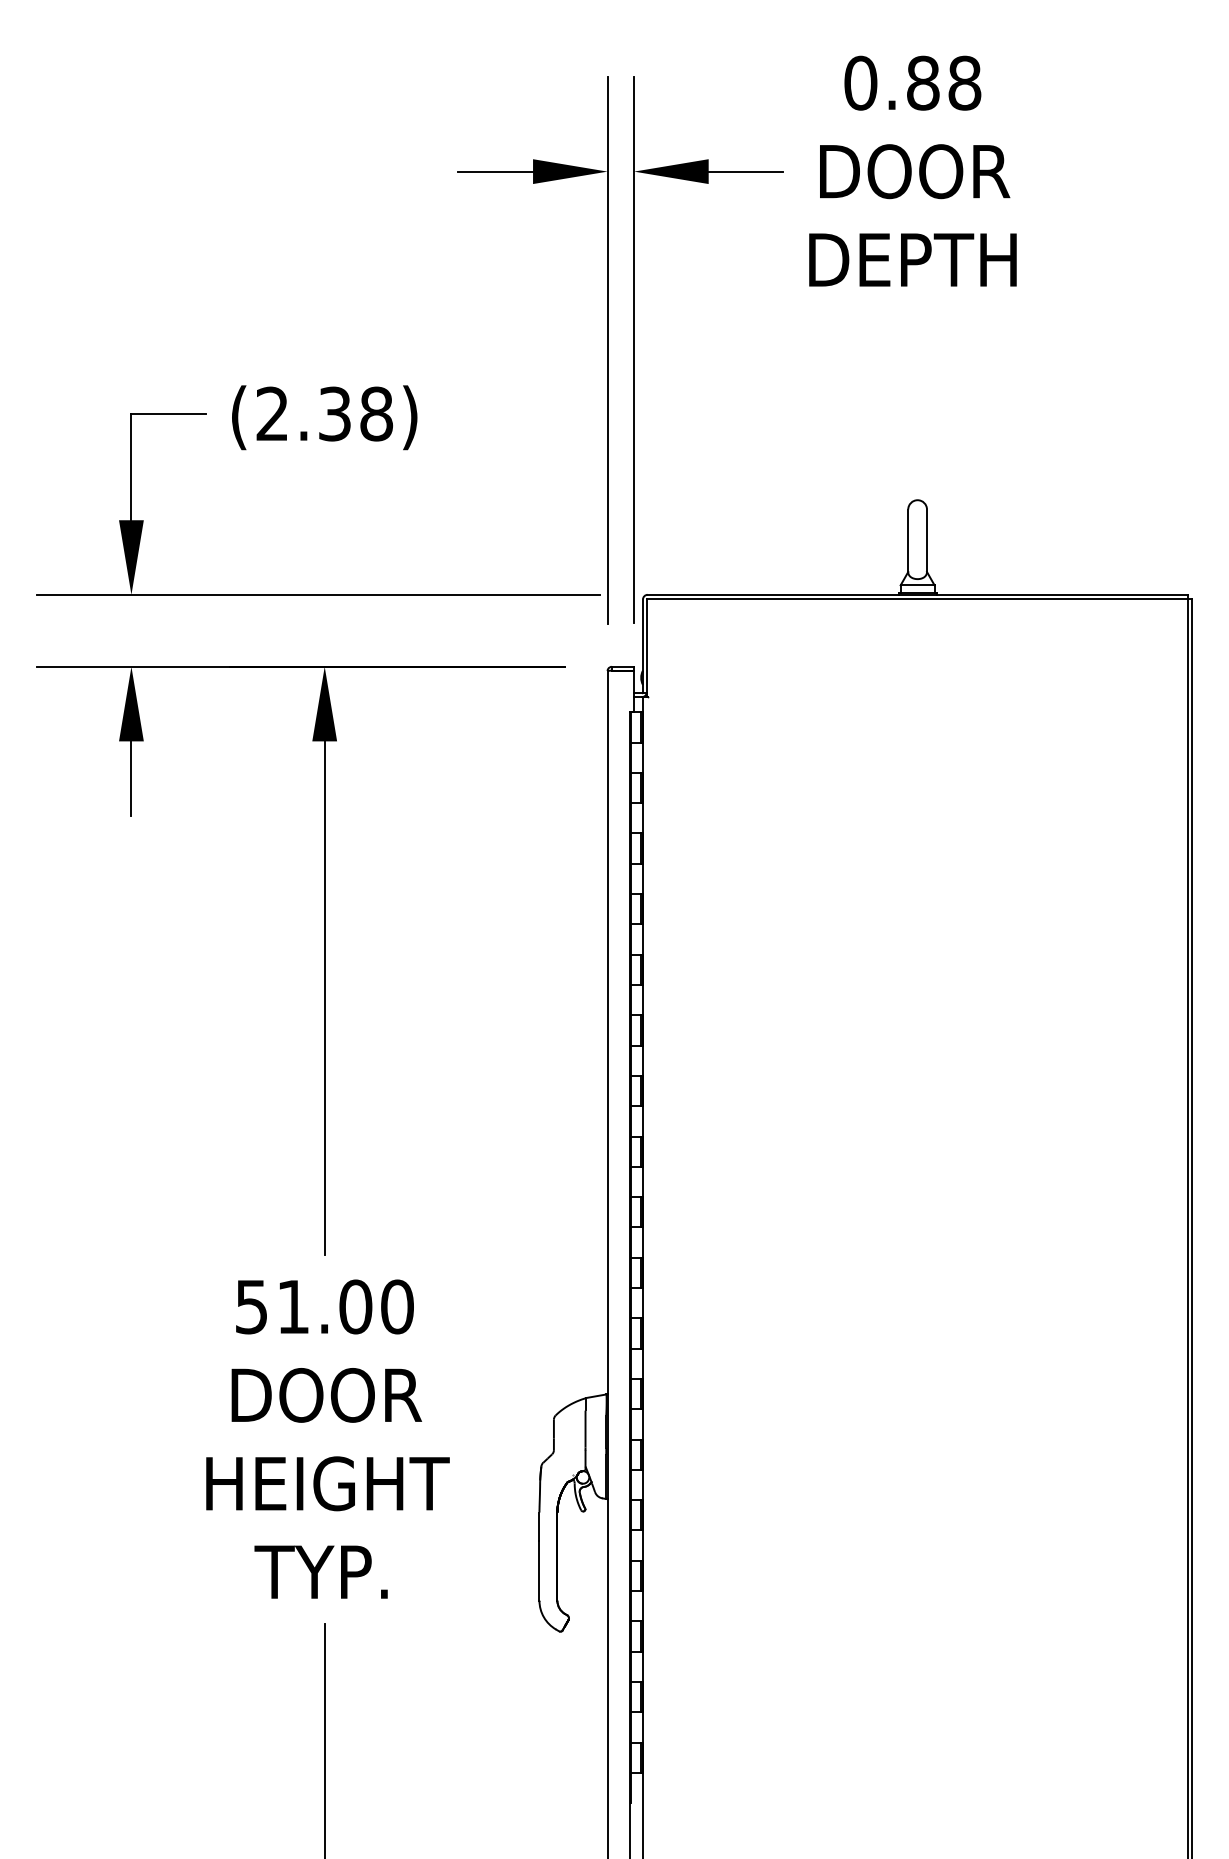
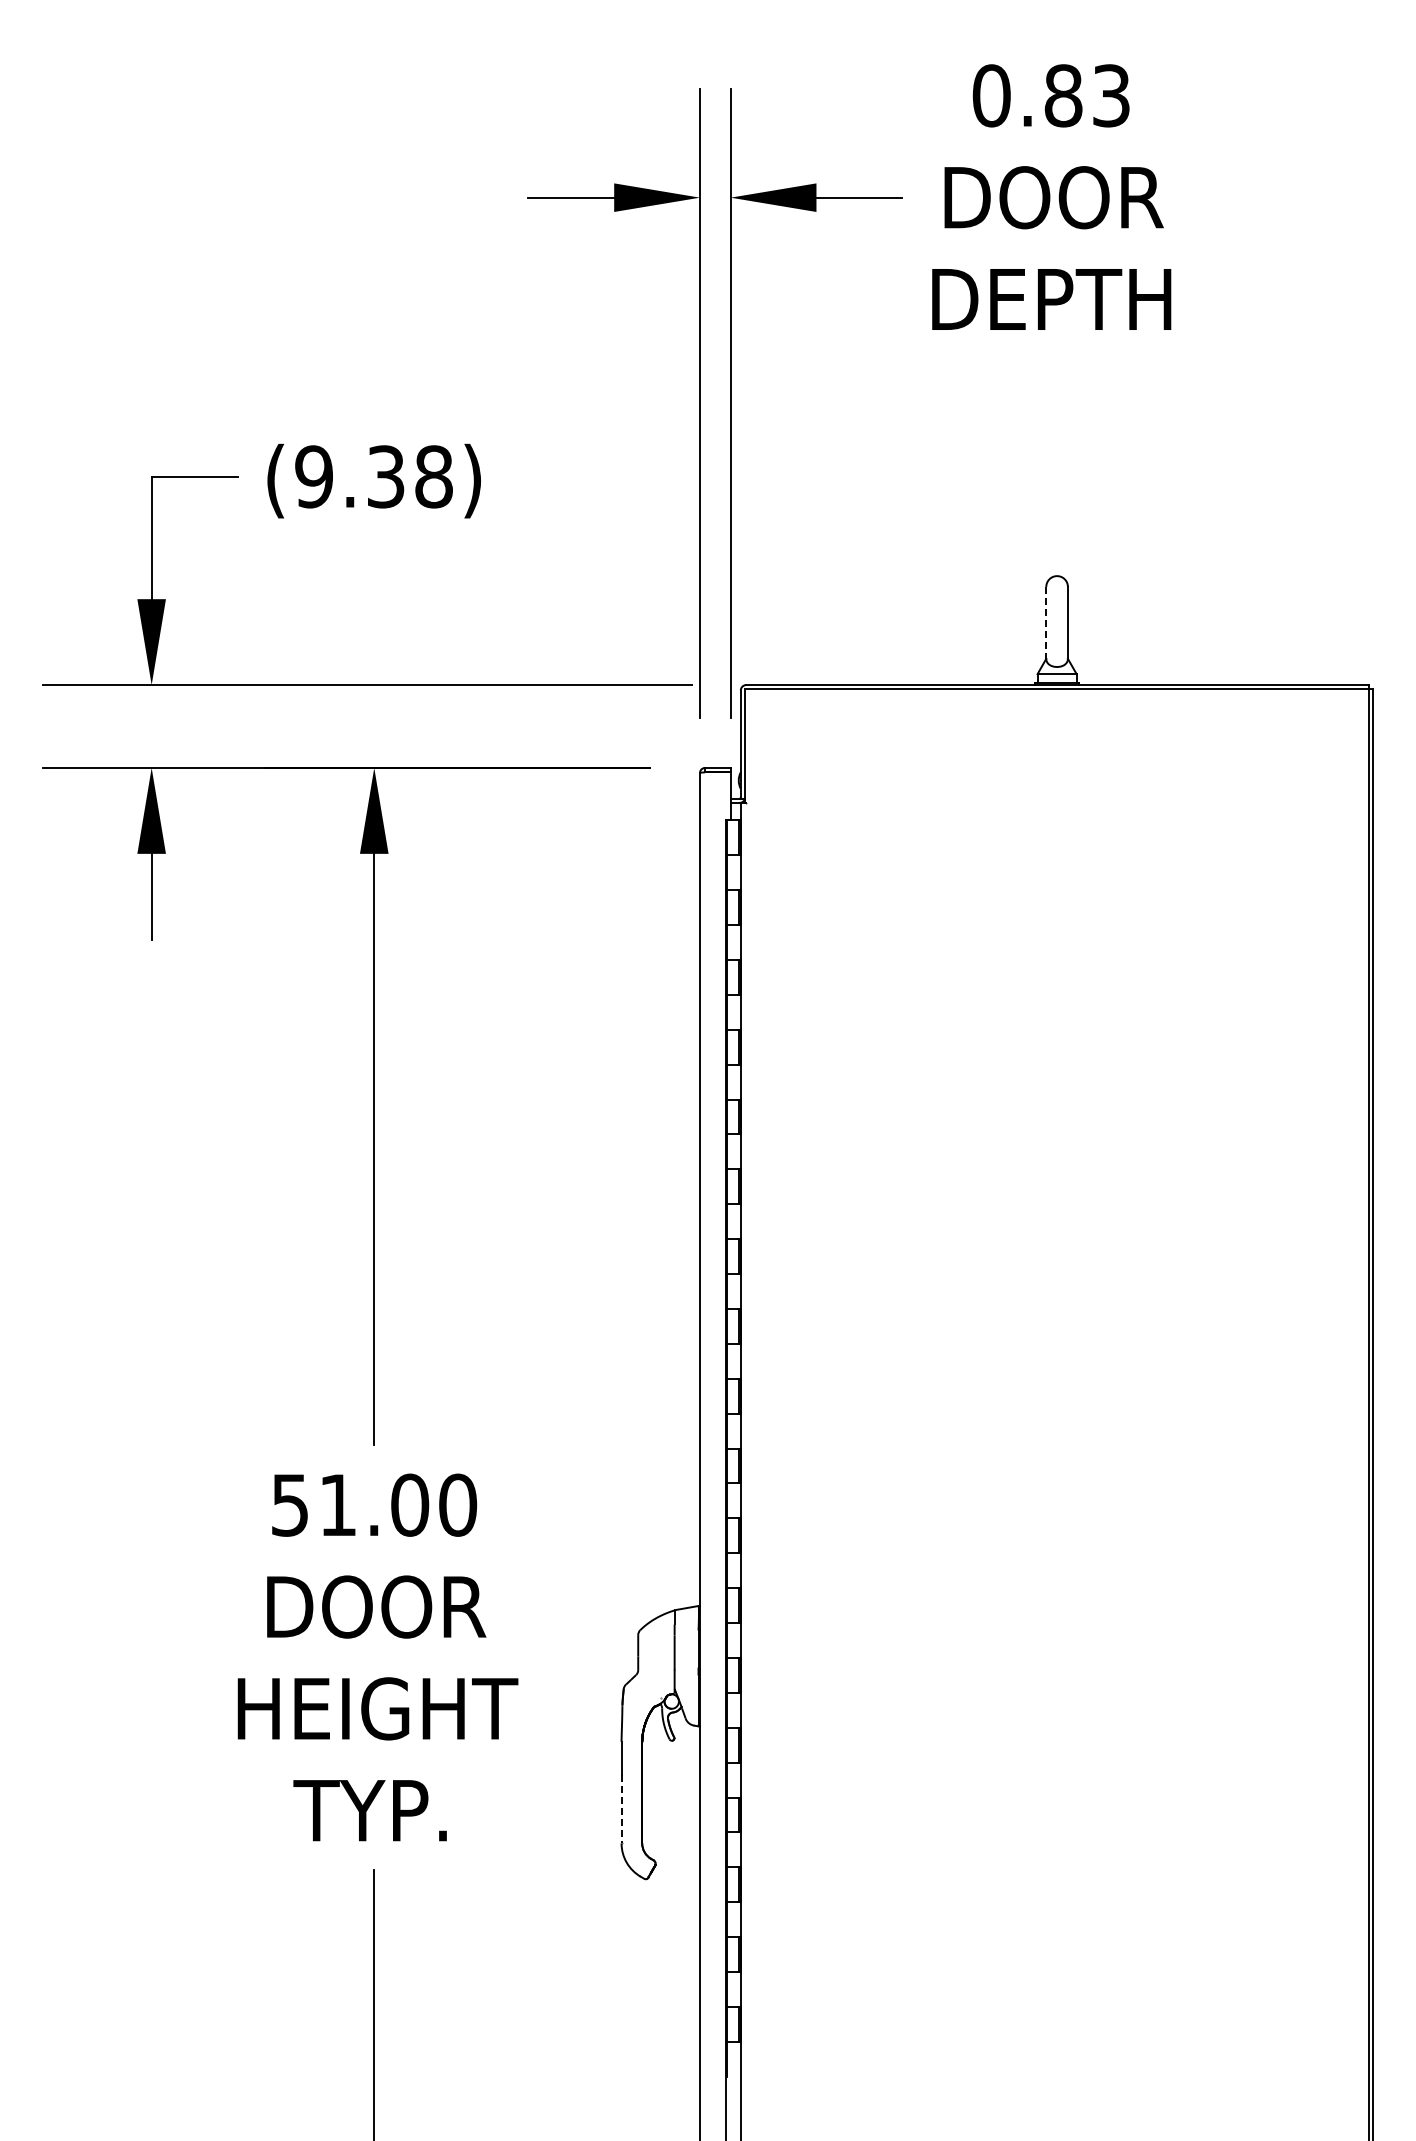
text: (964, 82) -> (1111, 95), 0.88 -> 0.83
text: (271, 413) -> (313, 476), (2.38) -> (9.38)
line: (908, 540) -> (1046, 622), solid -> dashed
line: (539, 1571) -> (621, 1809), solid -> dashed

